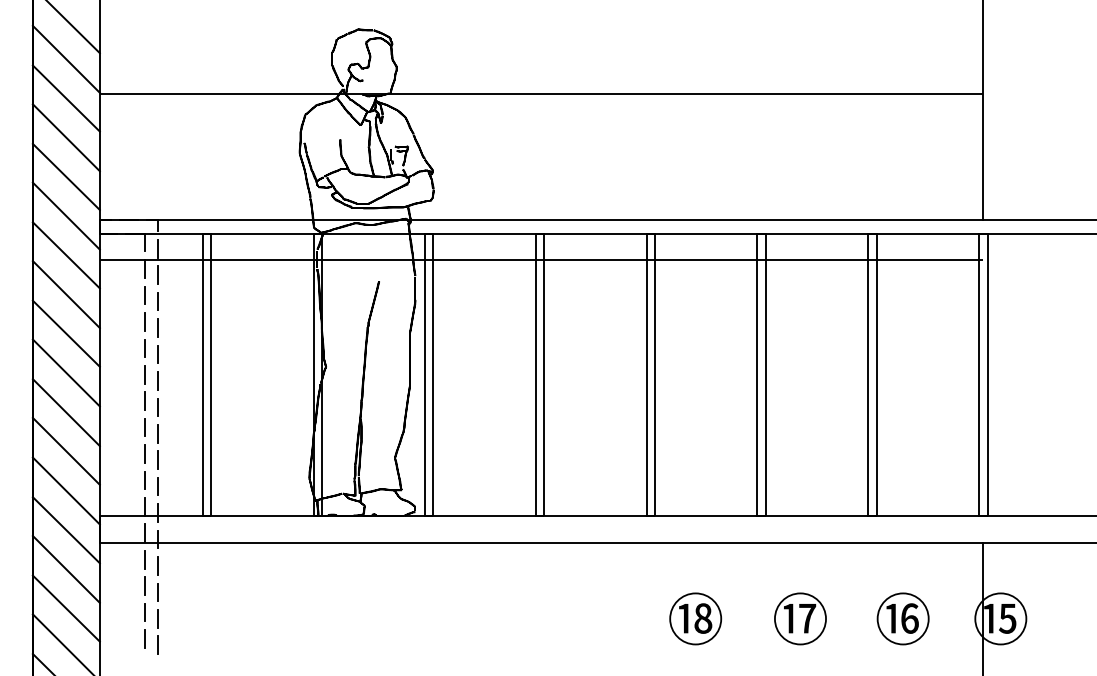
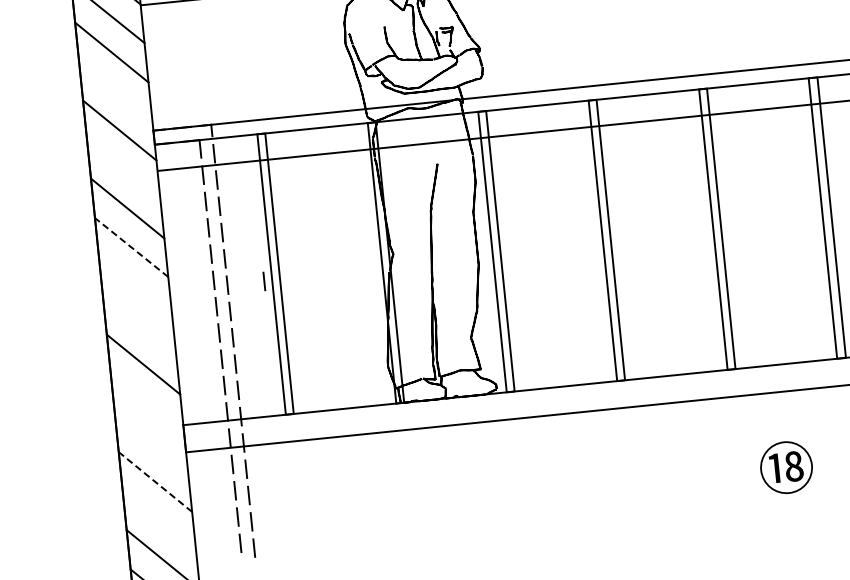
line: (65, 176) -> (114, 91), removed
line: (65, 255) -> (122, 169), removed
line: (66, 333) -> (131, 247), solid -> dashed
line: (65, 372) -> (134, 286), removed
line: (194, 380) -> (263, 281), added
line: (65, 412) -> (138, 325), removed
line: (65, 490) -> (146, 403), removed
line: (65, 530) -> (150, 443), removed
line: (66, 569) -> (155, 482), solid -> dashed
line: (65, 608) -> (158, 520), removed

